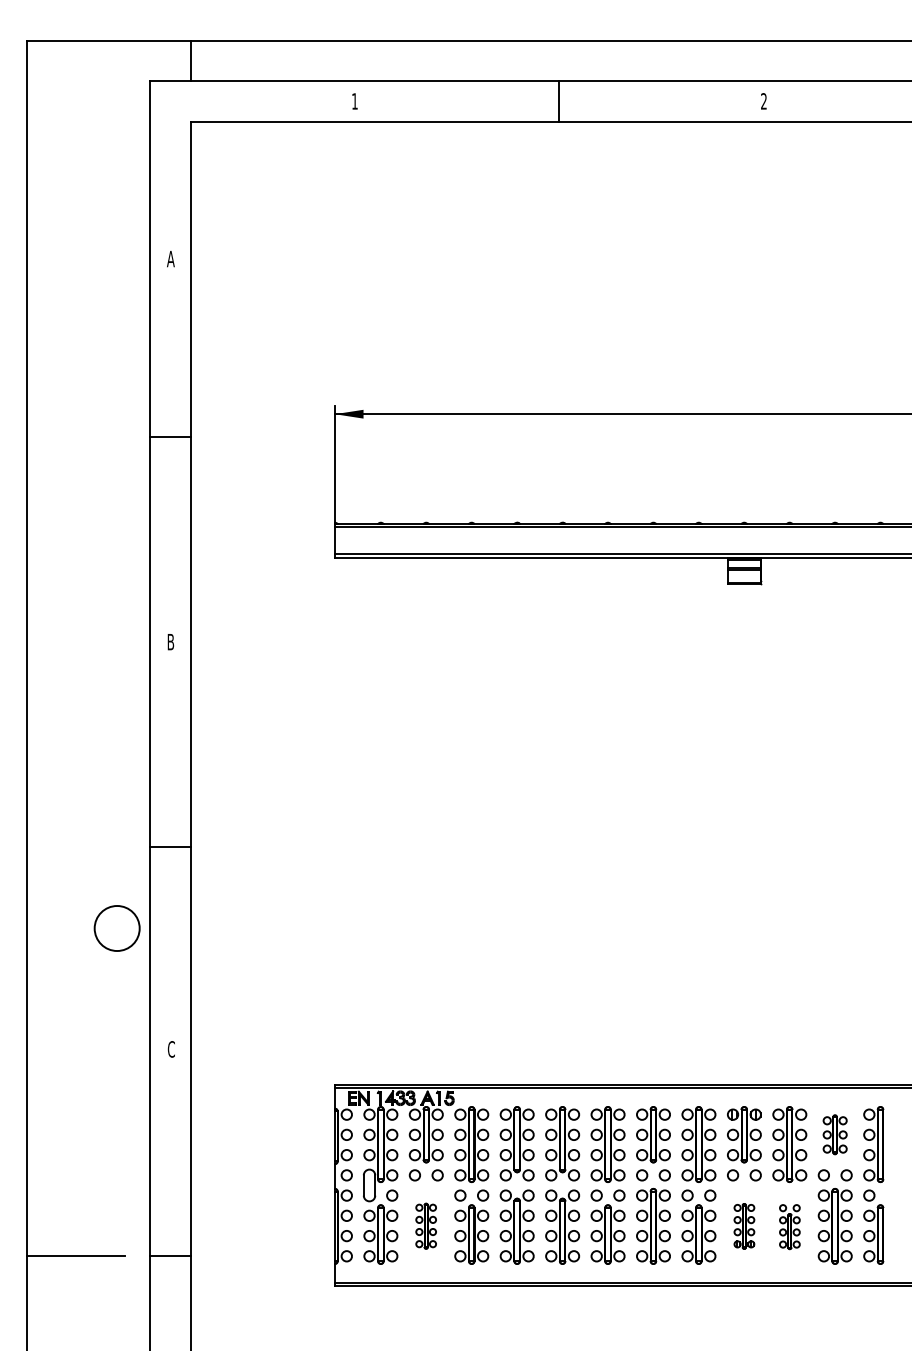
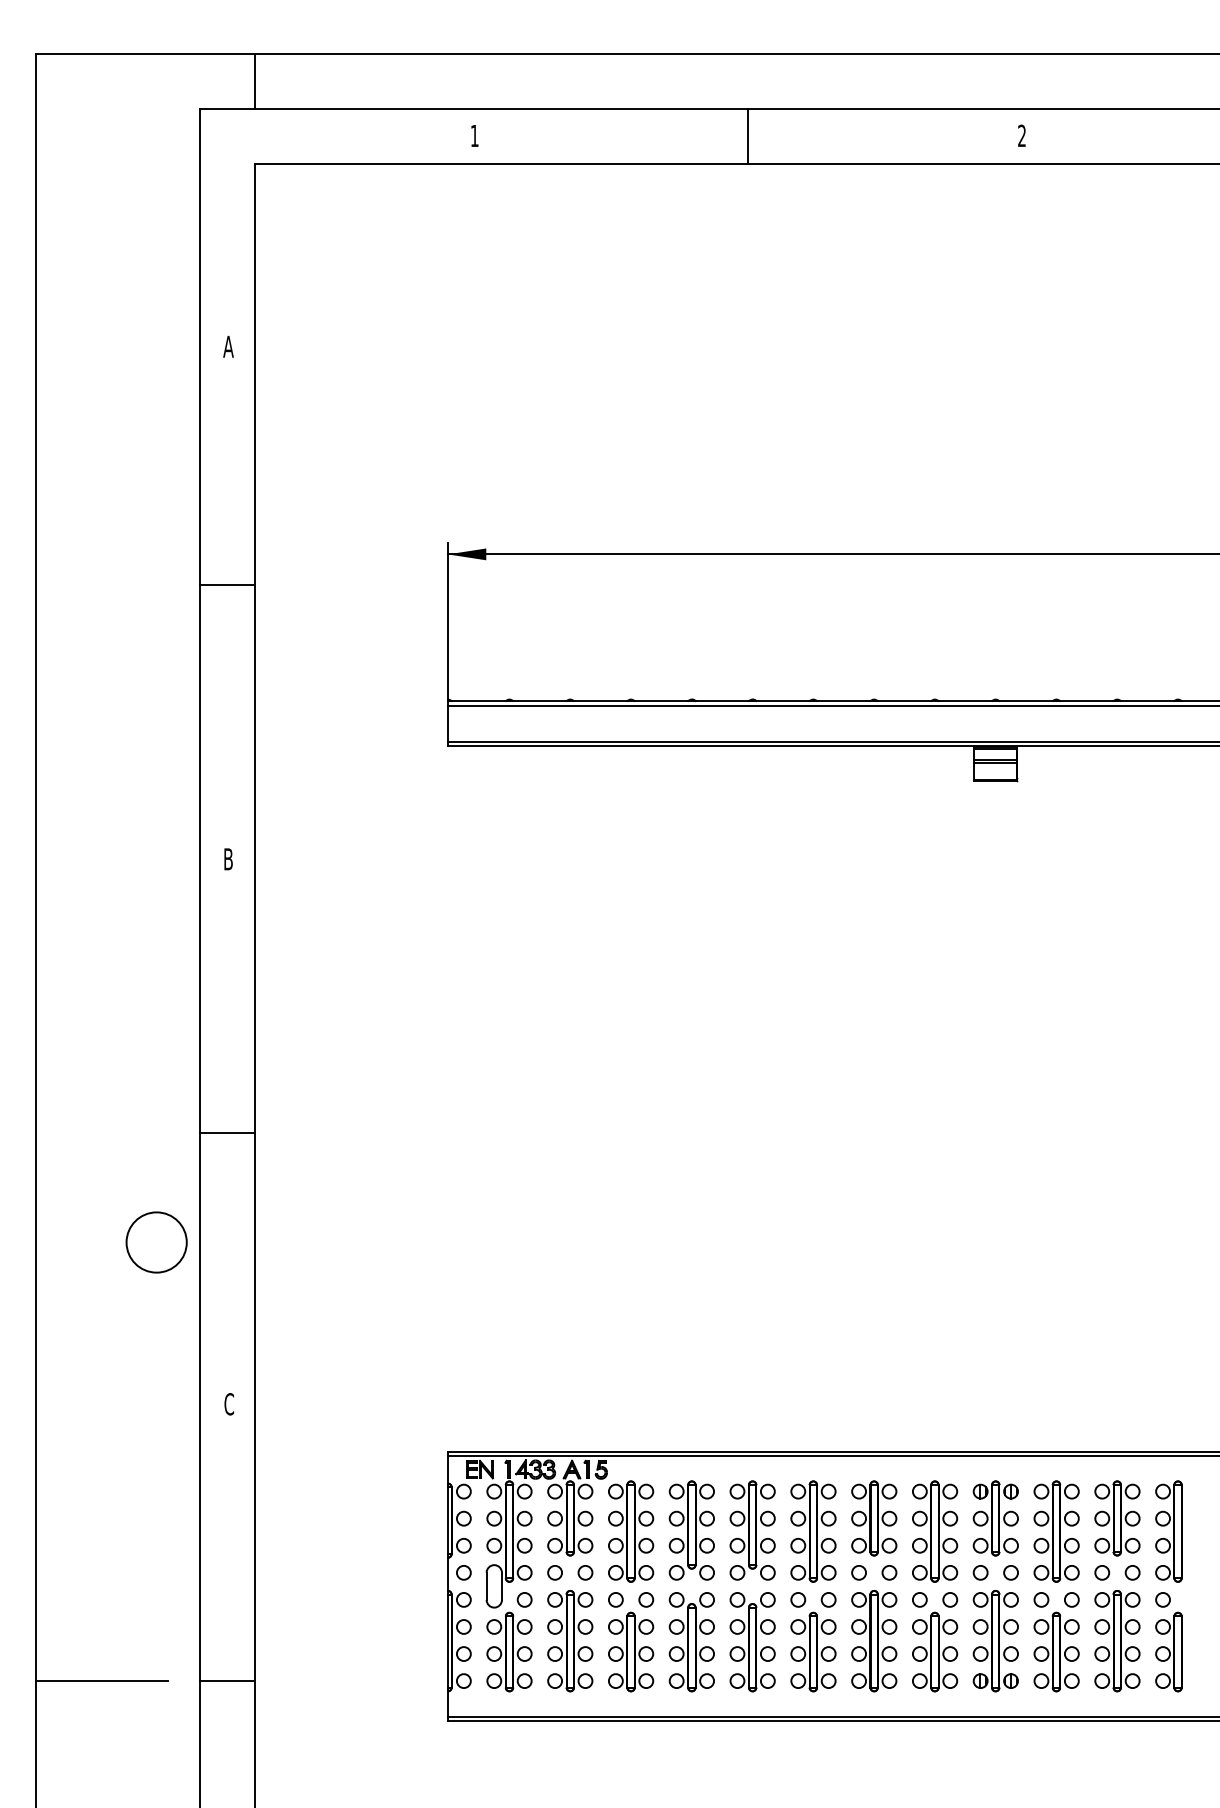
part: (834, 1134) -> (1116, 1518), size x1.43
part: (425, 1225) -> (569, 1639), size x1.67
part: (744, 1226) -> (996, 1641), size x1.67
part: (789, 1226) -> (1056, 1641), size x1.67

